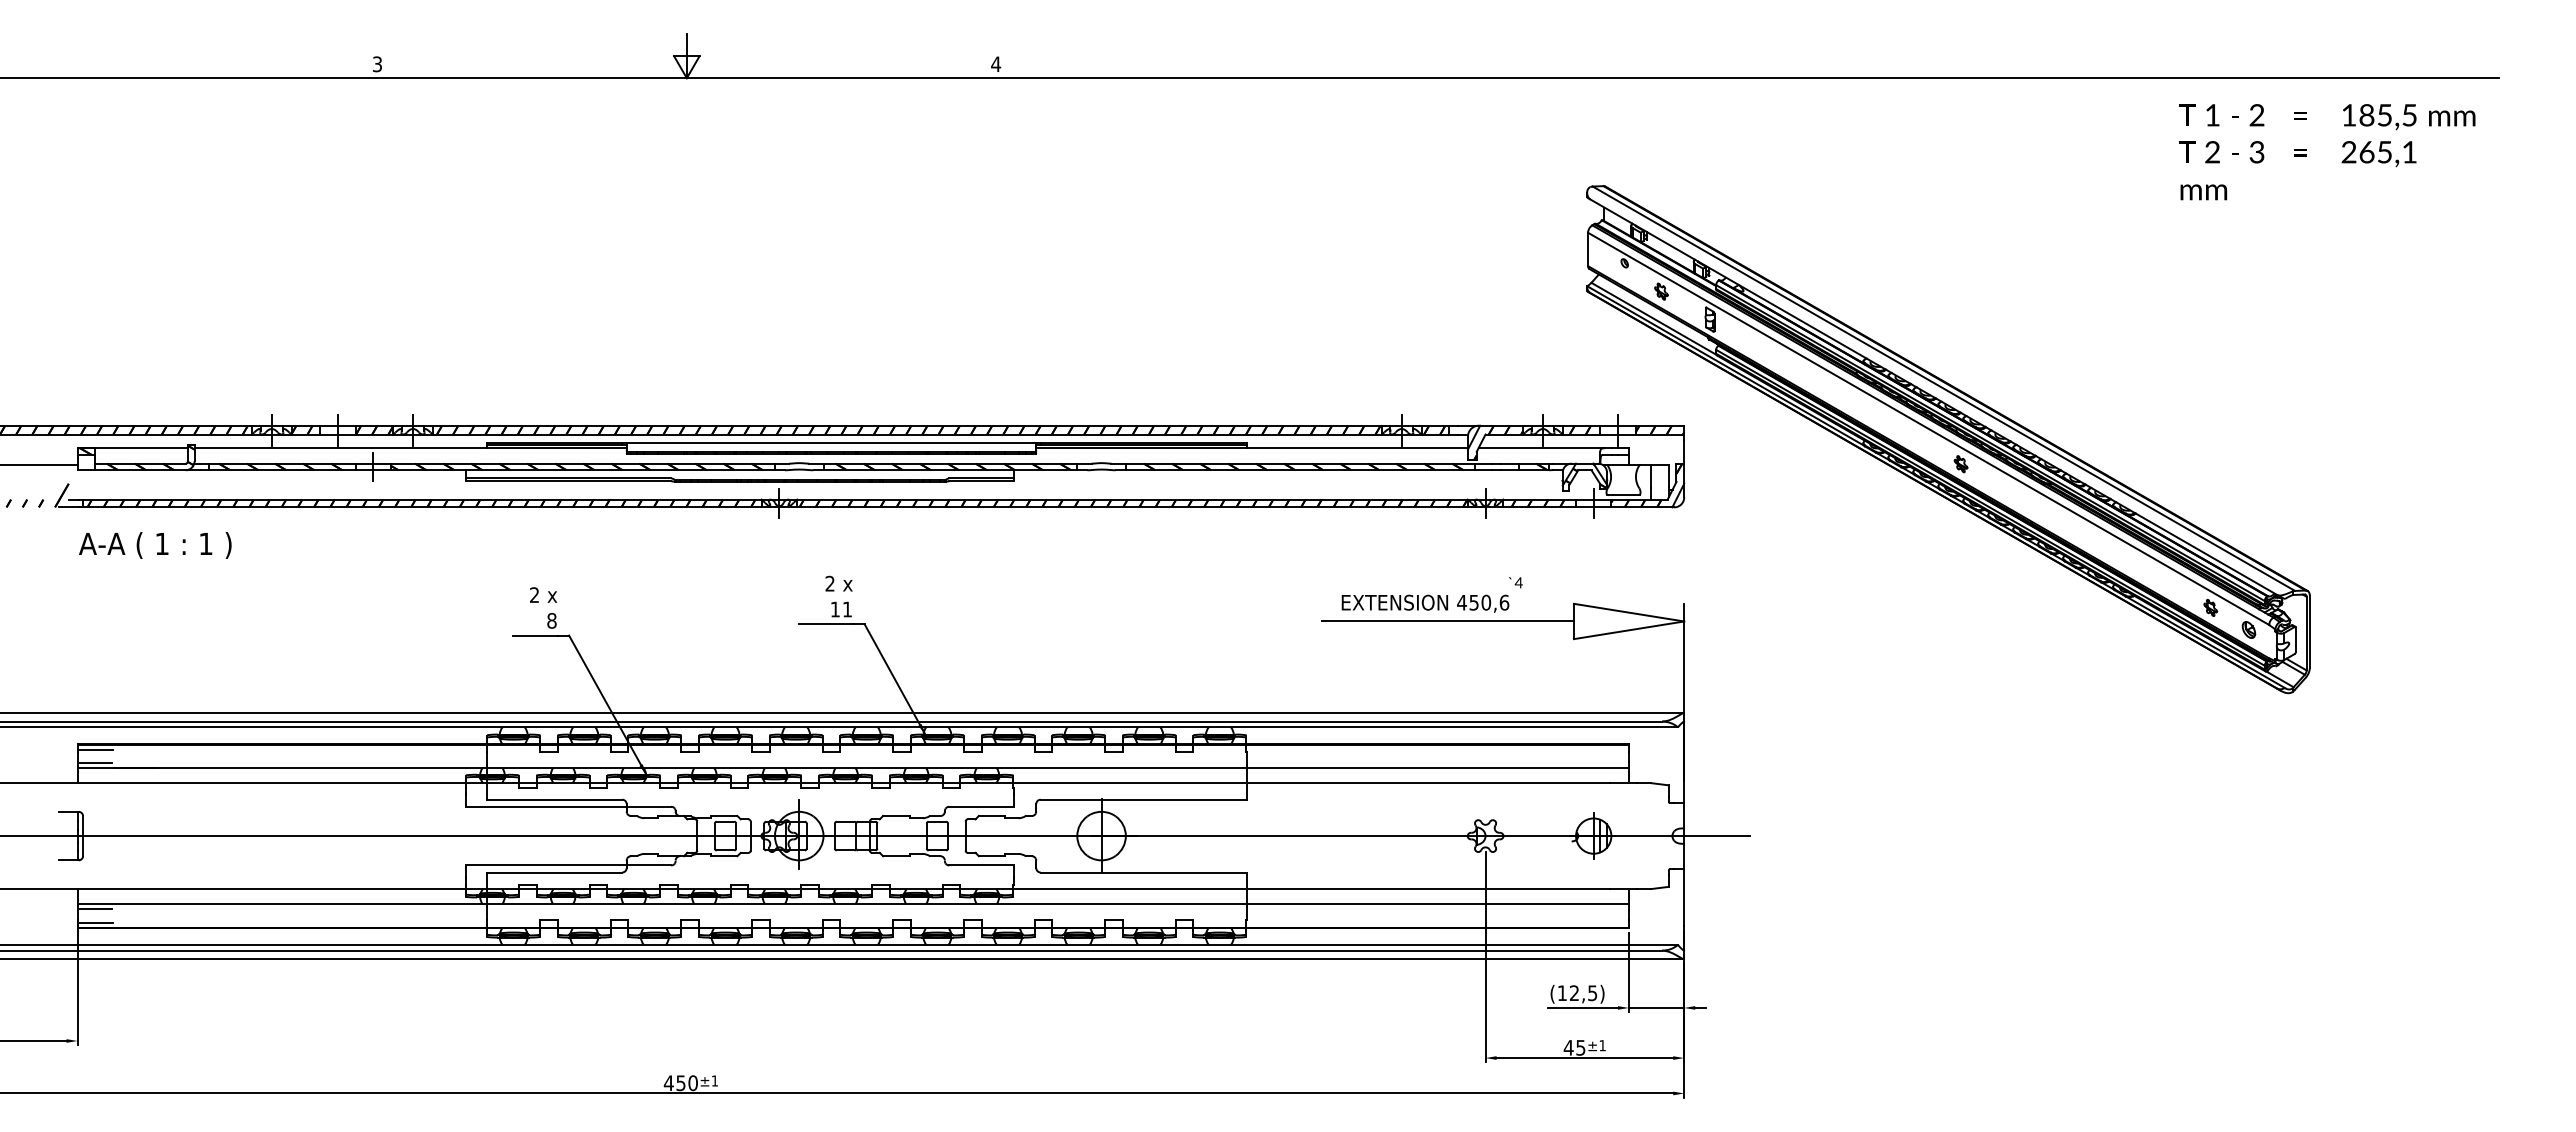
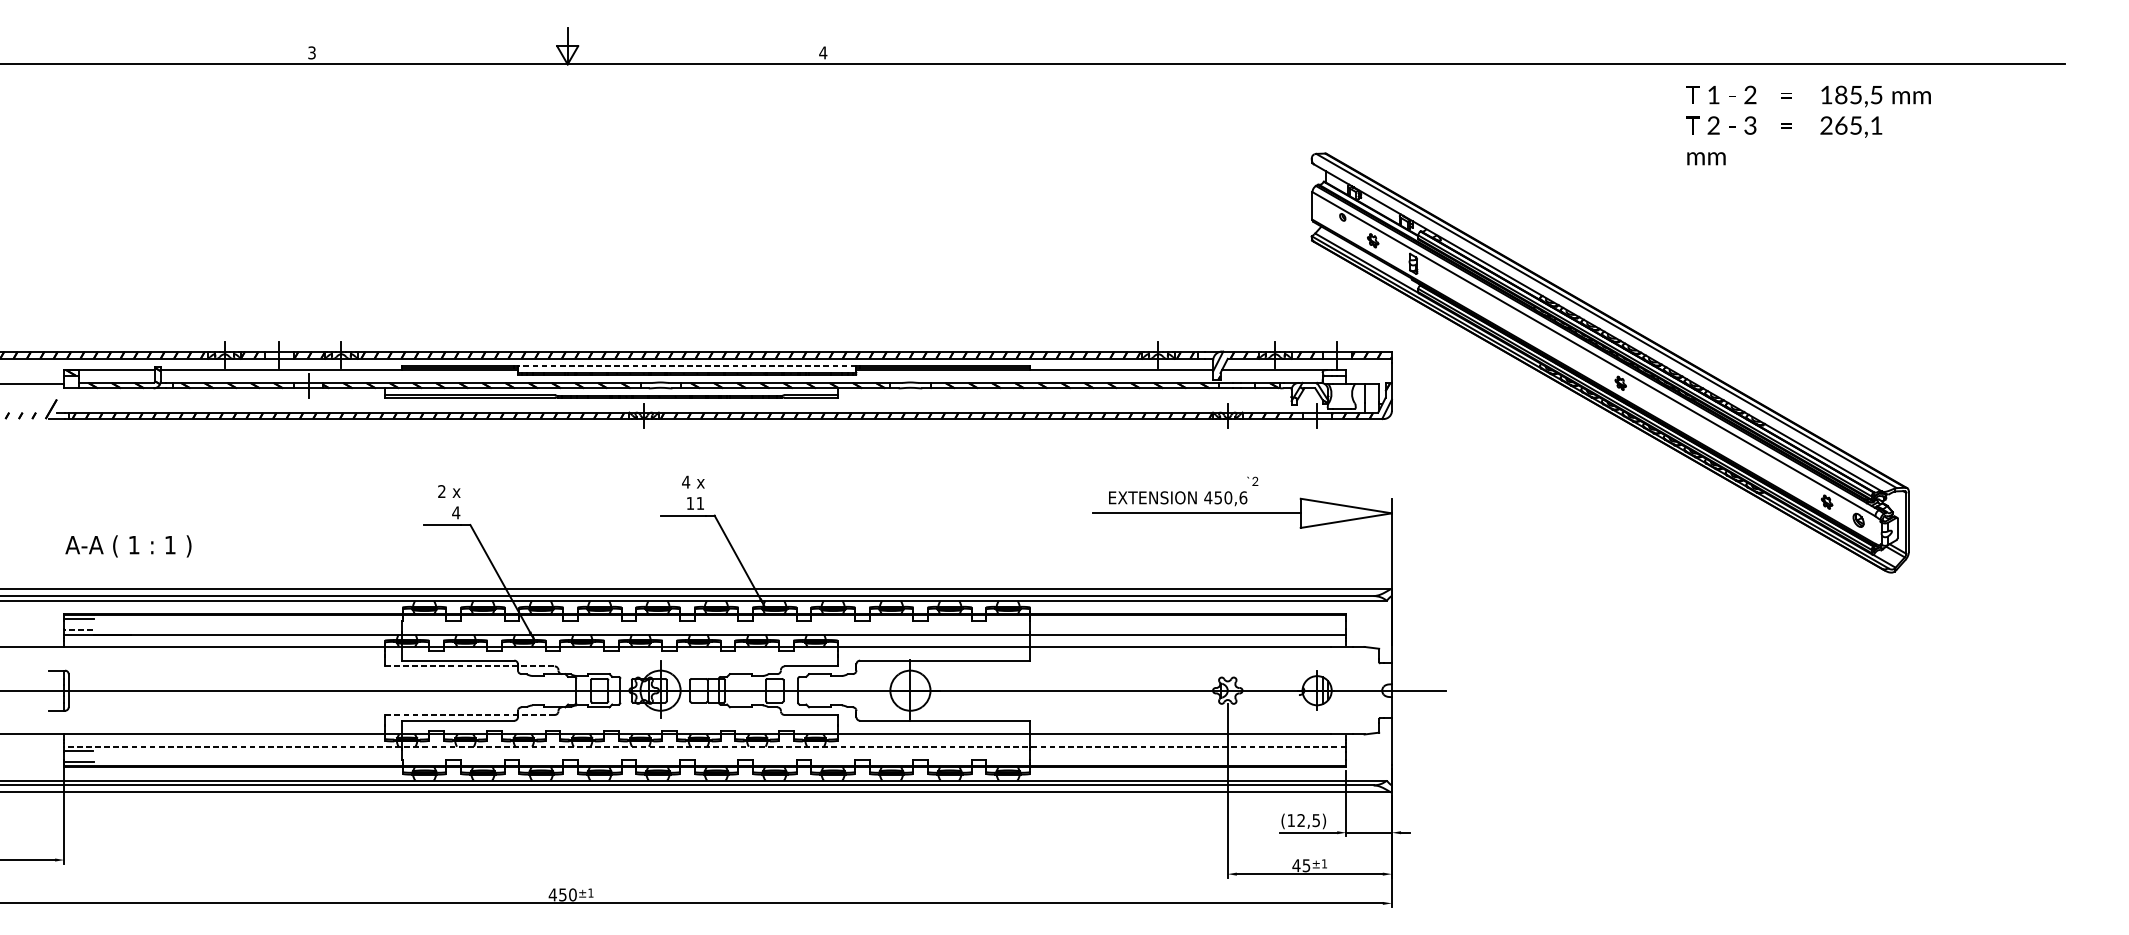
text: (2327, 152) -> (1808, 125), moved
line: (831, 443) -> (687, 366), solid -> dashed
text: (155, 545) -> (128, 546), moved
text: (1518, 582) -> (1254, 481), 4 -> 2
text: (830, 583) -> (686, 481), 2 -> 4
text: (551, 620) -> (455, 512), 8 -> 4
line: (94, 763) -> (78, 630), solid -> dashed
line: (568, 806) -> (469, 666), solid -> dashed
line: (568, 865) -> (469, 715), solid -> dashed
line: (853, 903) -> (705, 746), solid -> dashed

